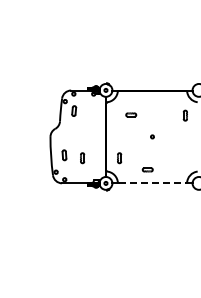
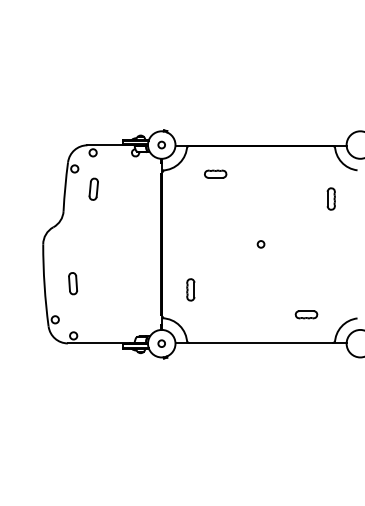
part: (131, 114) -> (216, 173), moved
part: (82, 158) -> (111, 290), removed
part: (147, 169) -> (305, 313), moved
line: (152, 183) -> (261, 343), dashed -> solid

